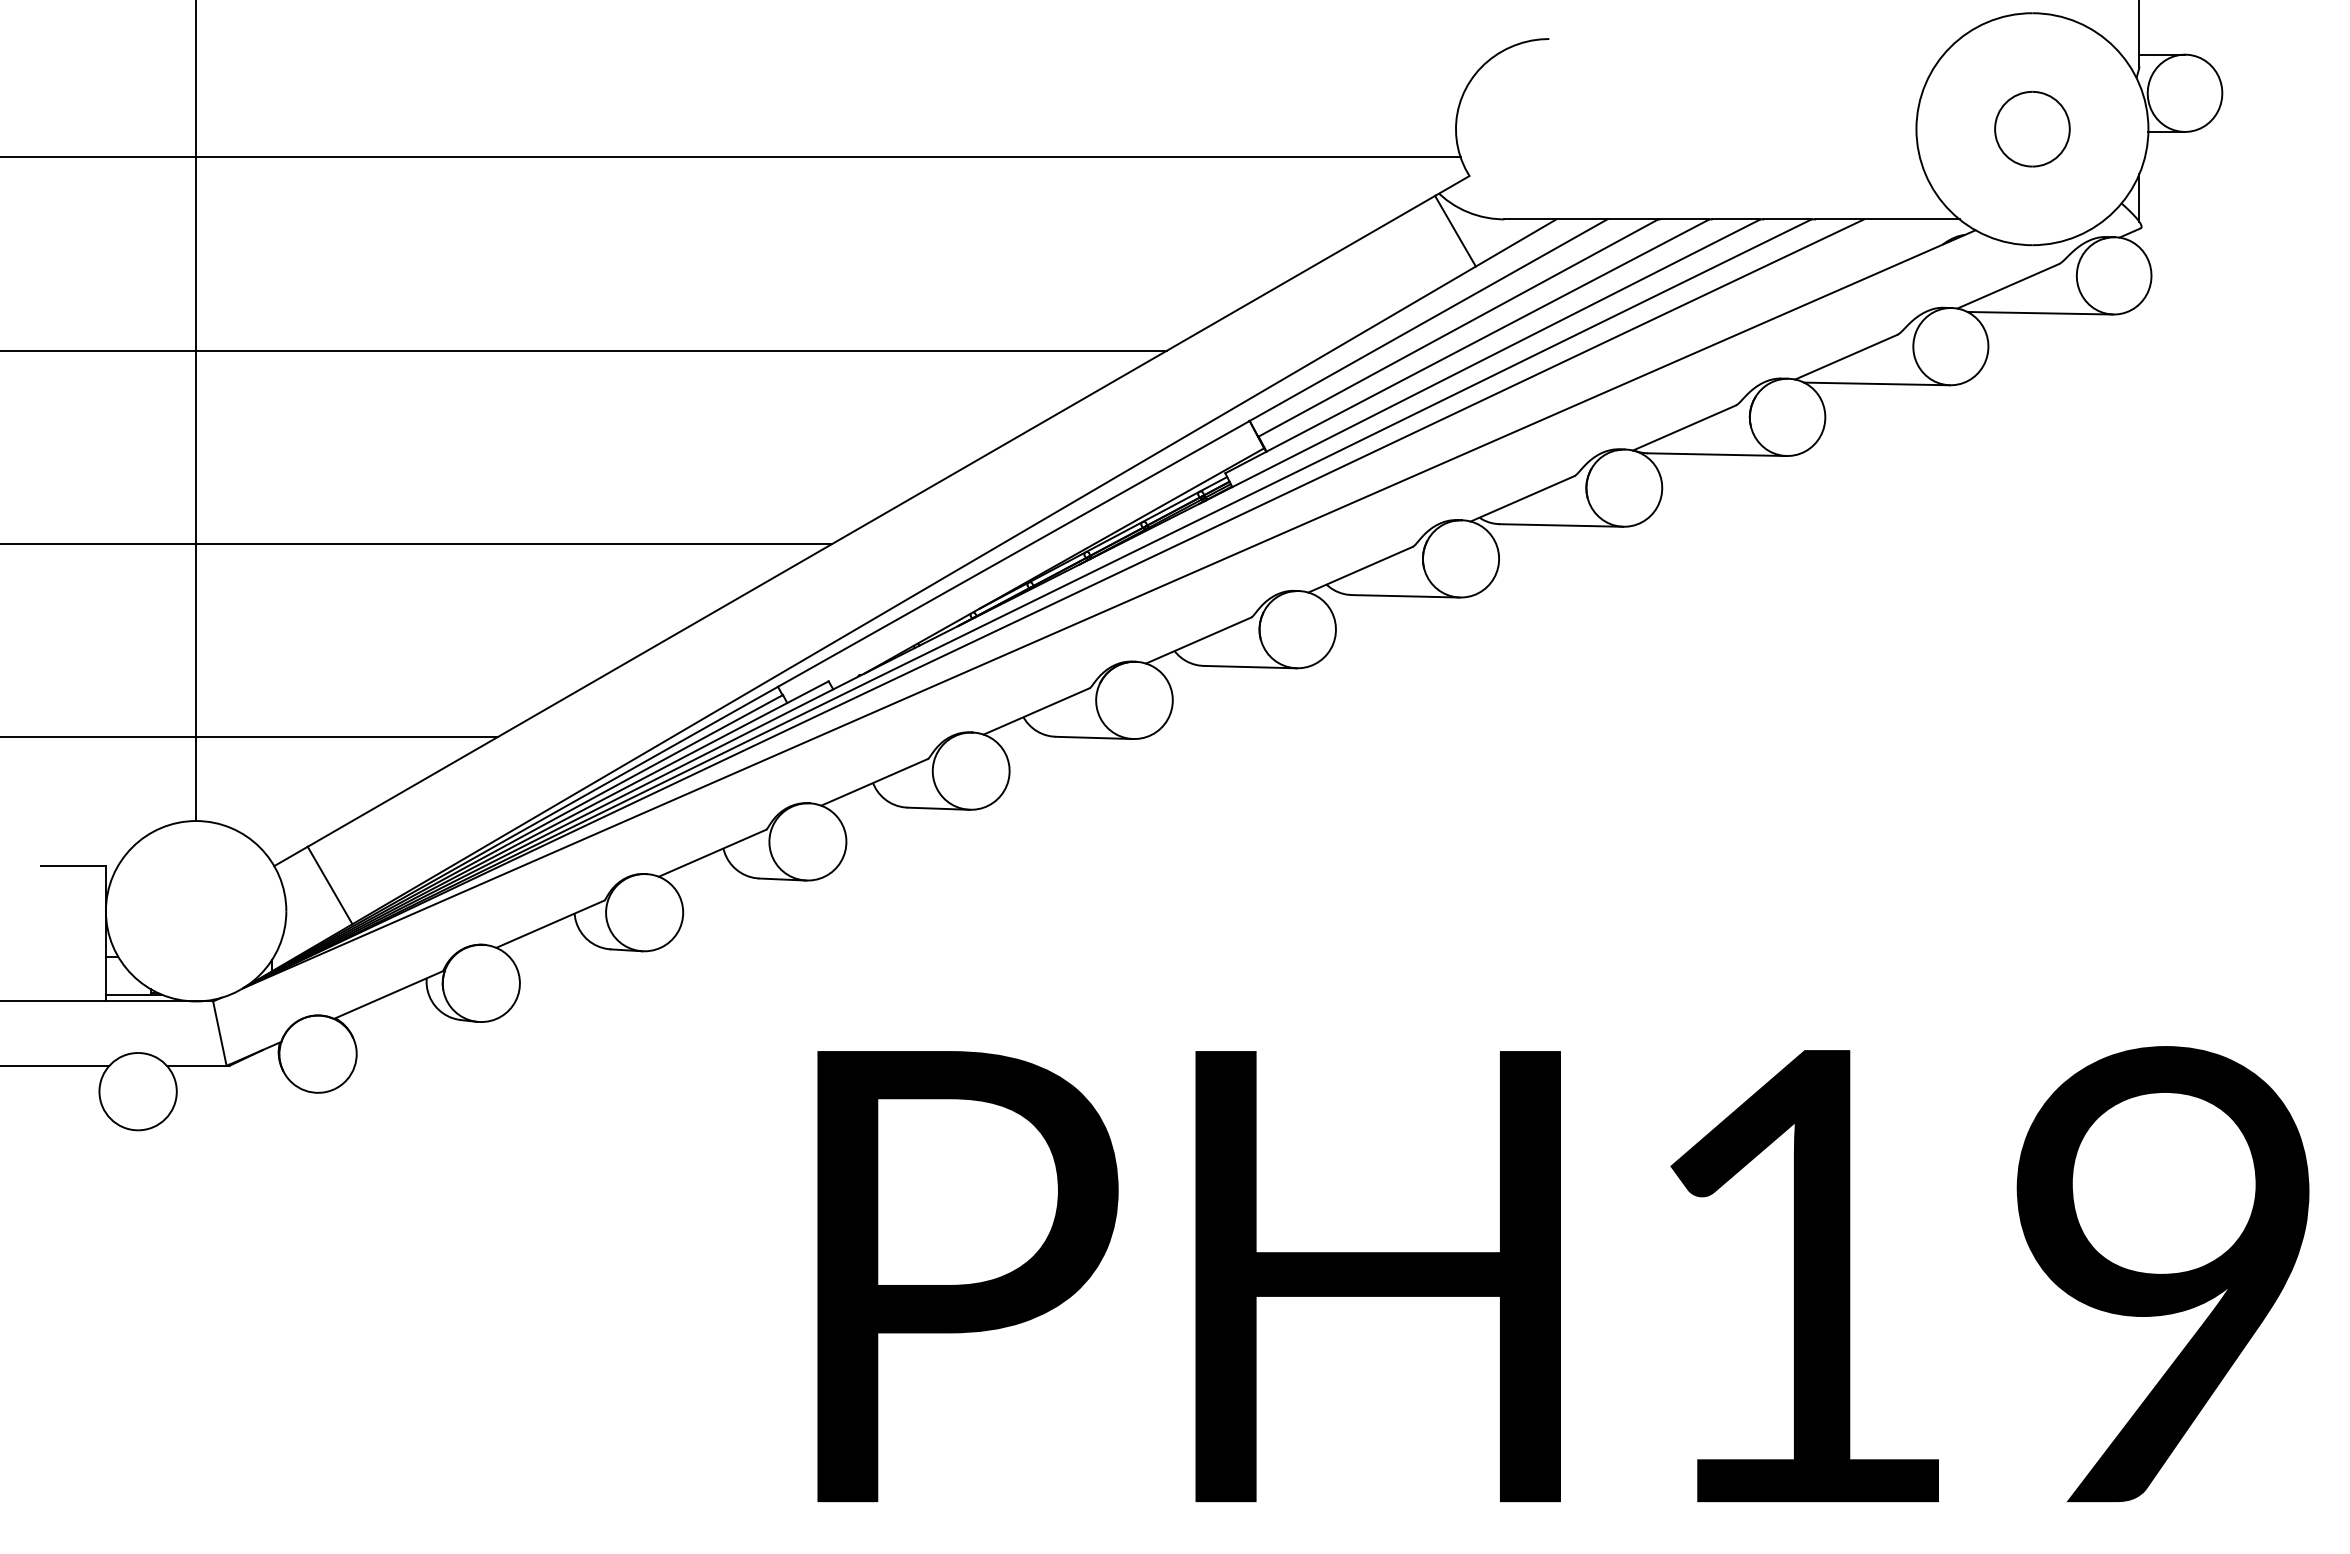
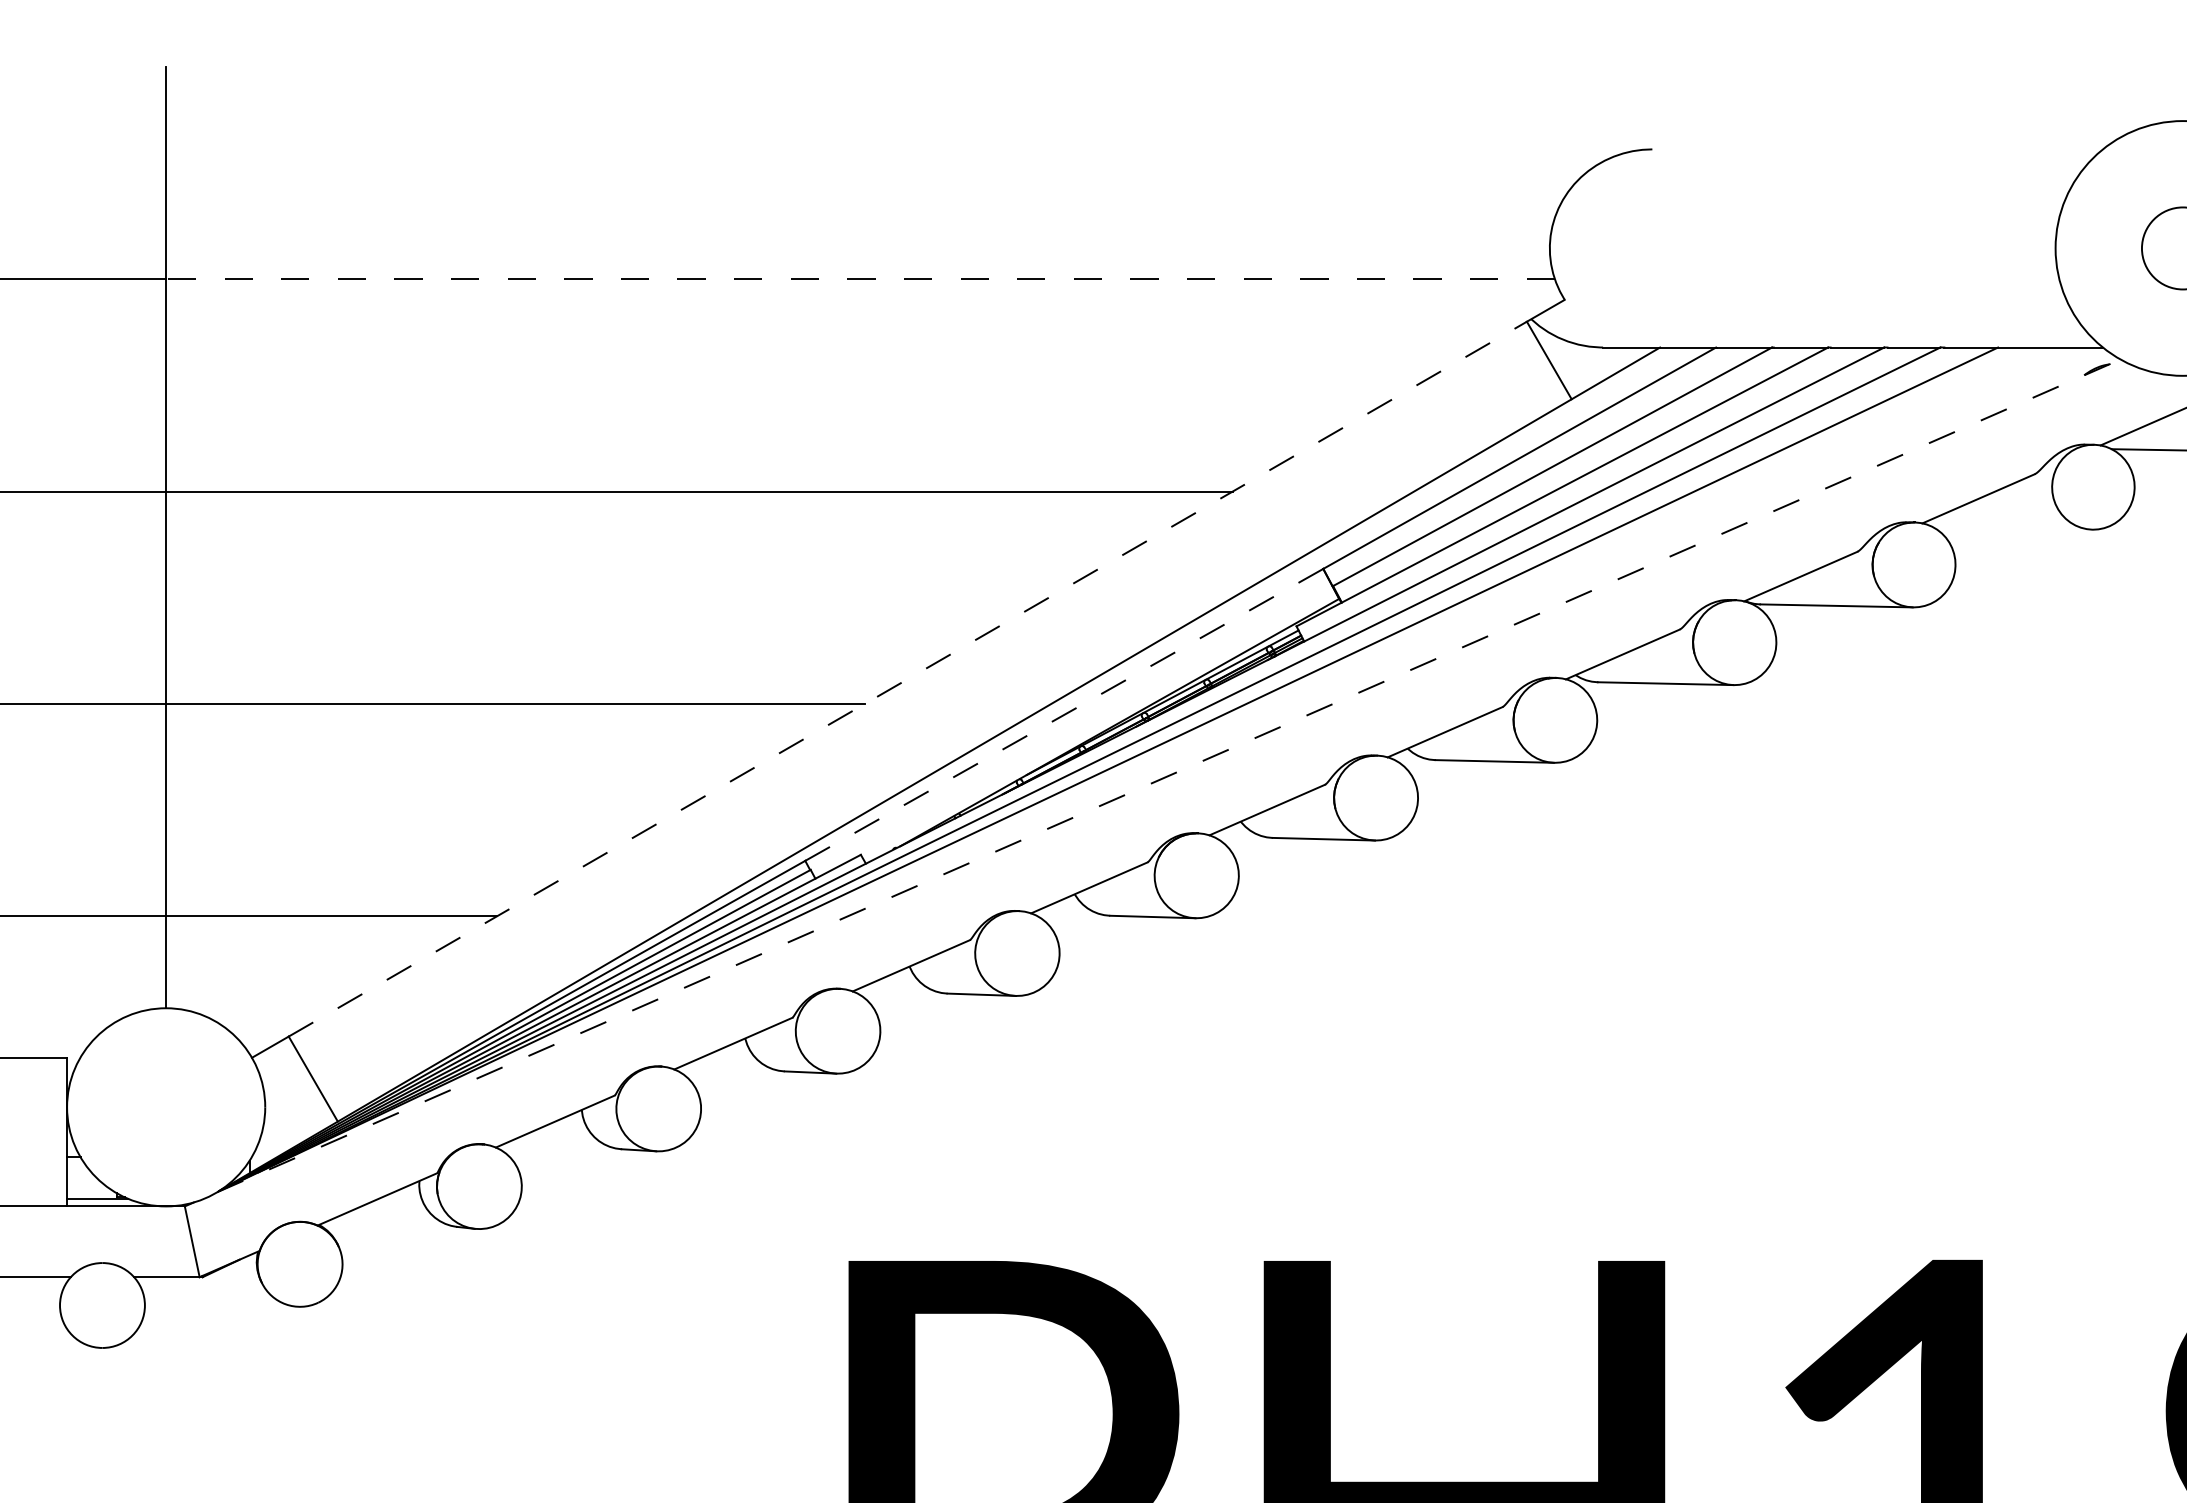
line: (827, 157) -> (859, 279), solid -> dashed
line: (1876, 383) -> (2011, 527), removed
line: (871, 521) -> (907, 679), solid -> dashed
line: (1013, 553) -> (1063, 714), solid -> dashed
line: (1109, 609) -> (1169, 775), solid -> dashed

